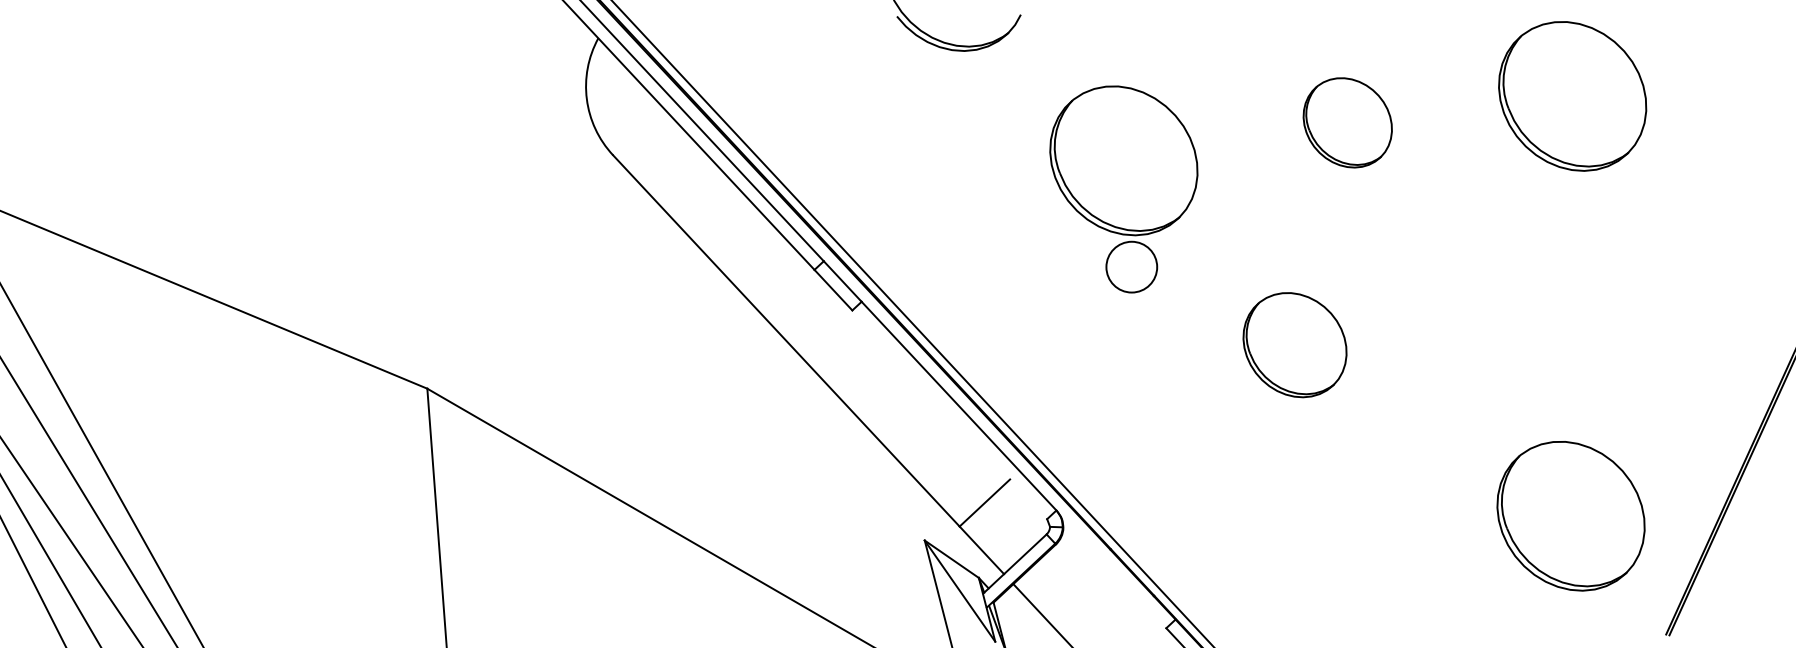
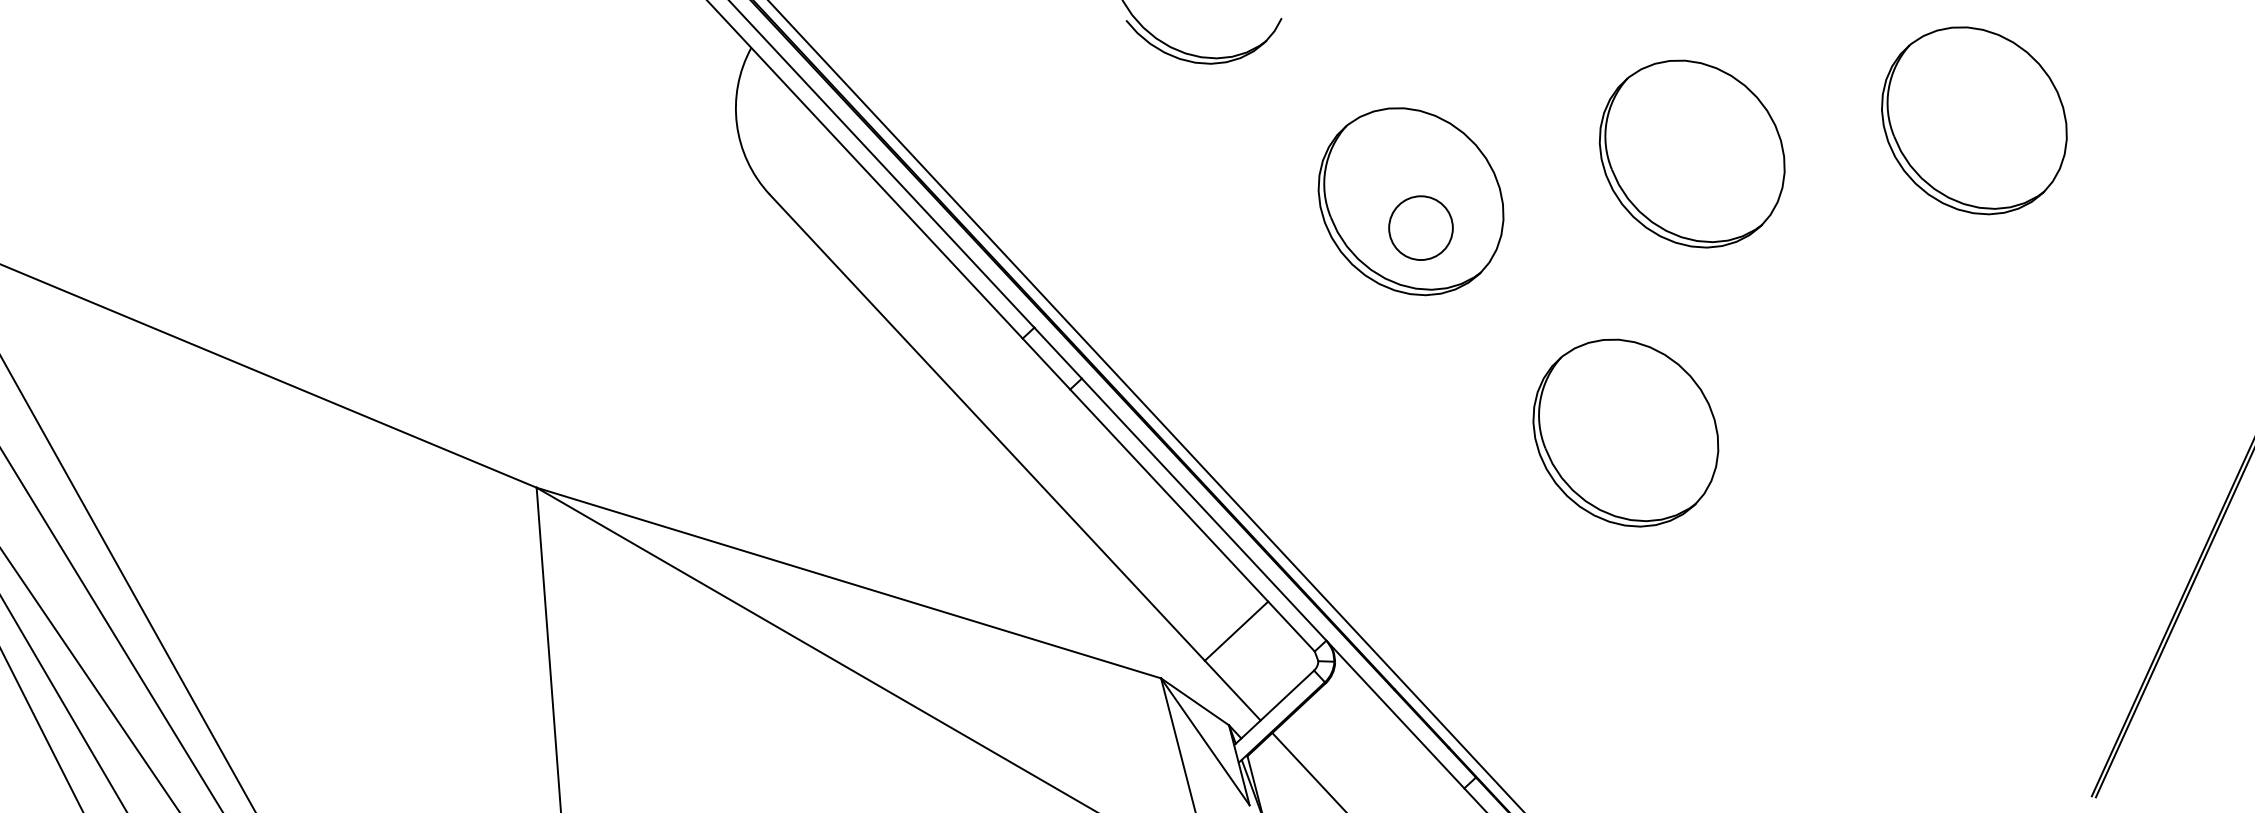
part: (1347, 122) -> (1691, 153), size x1.67
circle: (1131, 266) -> (1420, 227), moved
part: (1294, 344) -> (1625, 432), size x1.43
line: (949, 414) -> (1192, 520), added
line: (675, 464) -> (848, 582), added
part: (1571, 515) -> (1972, 647), removed
line: (1111, 569) -> (1395, 714), added

